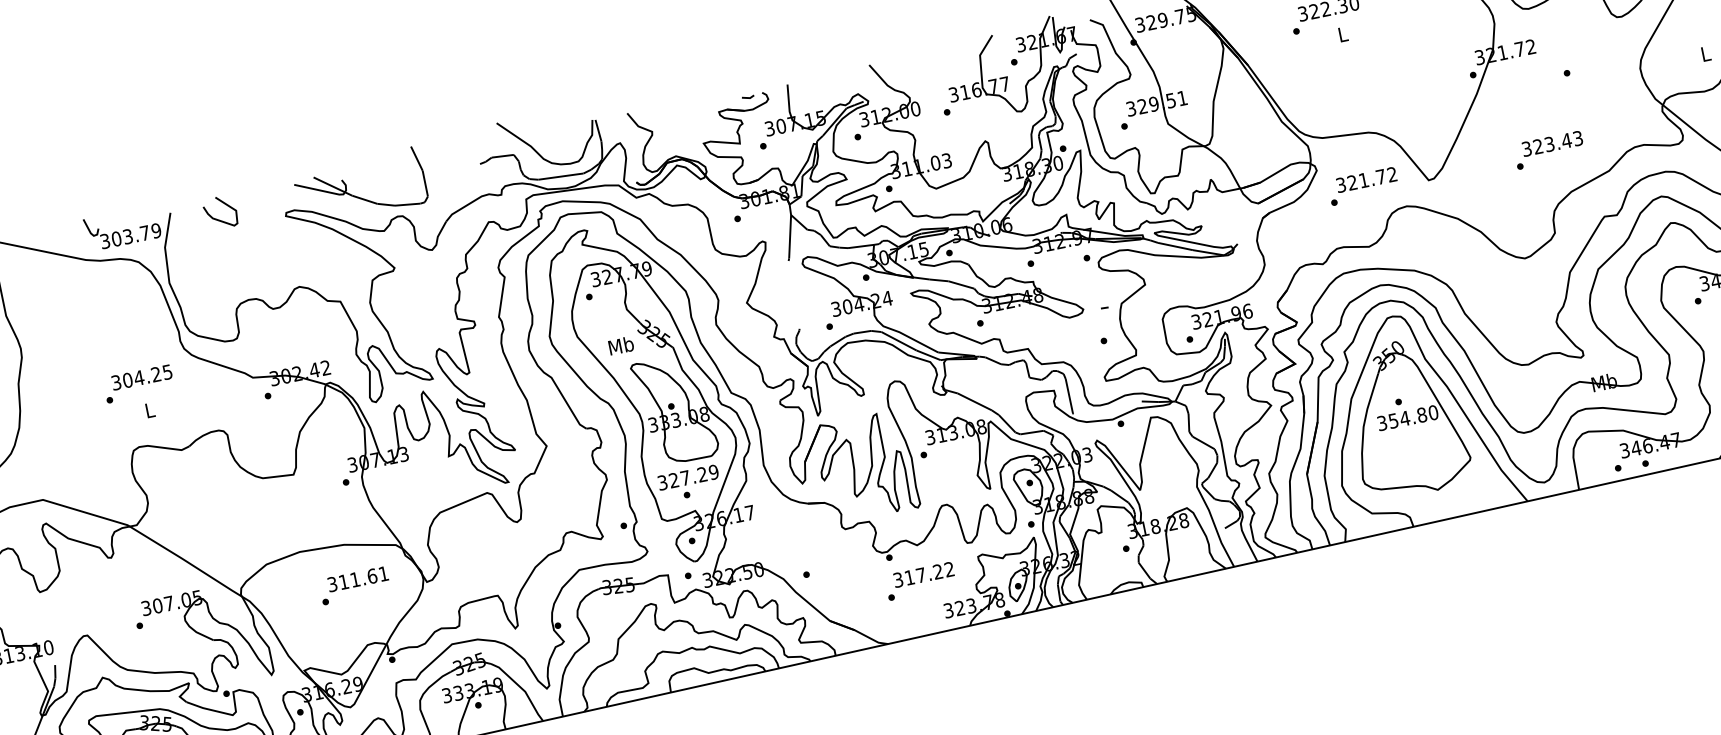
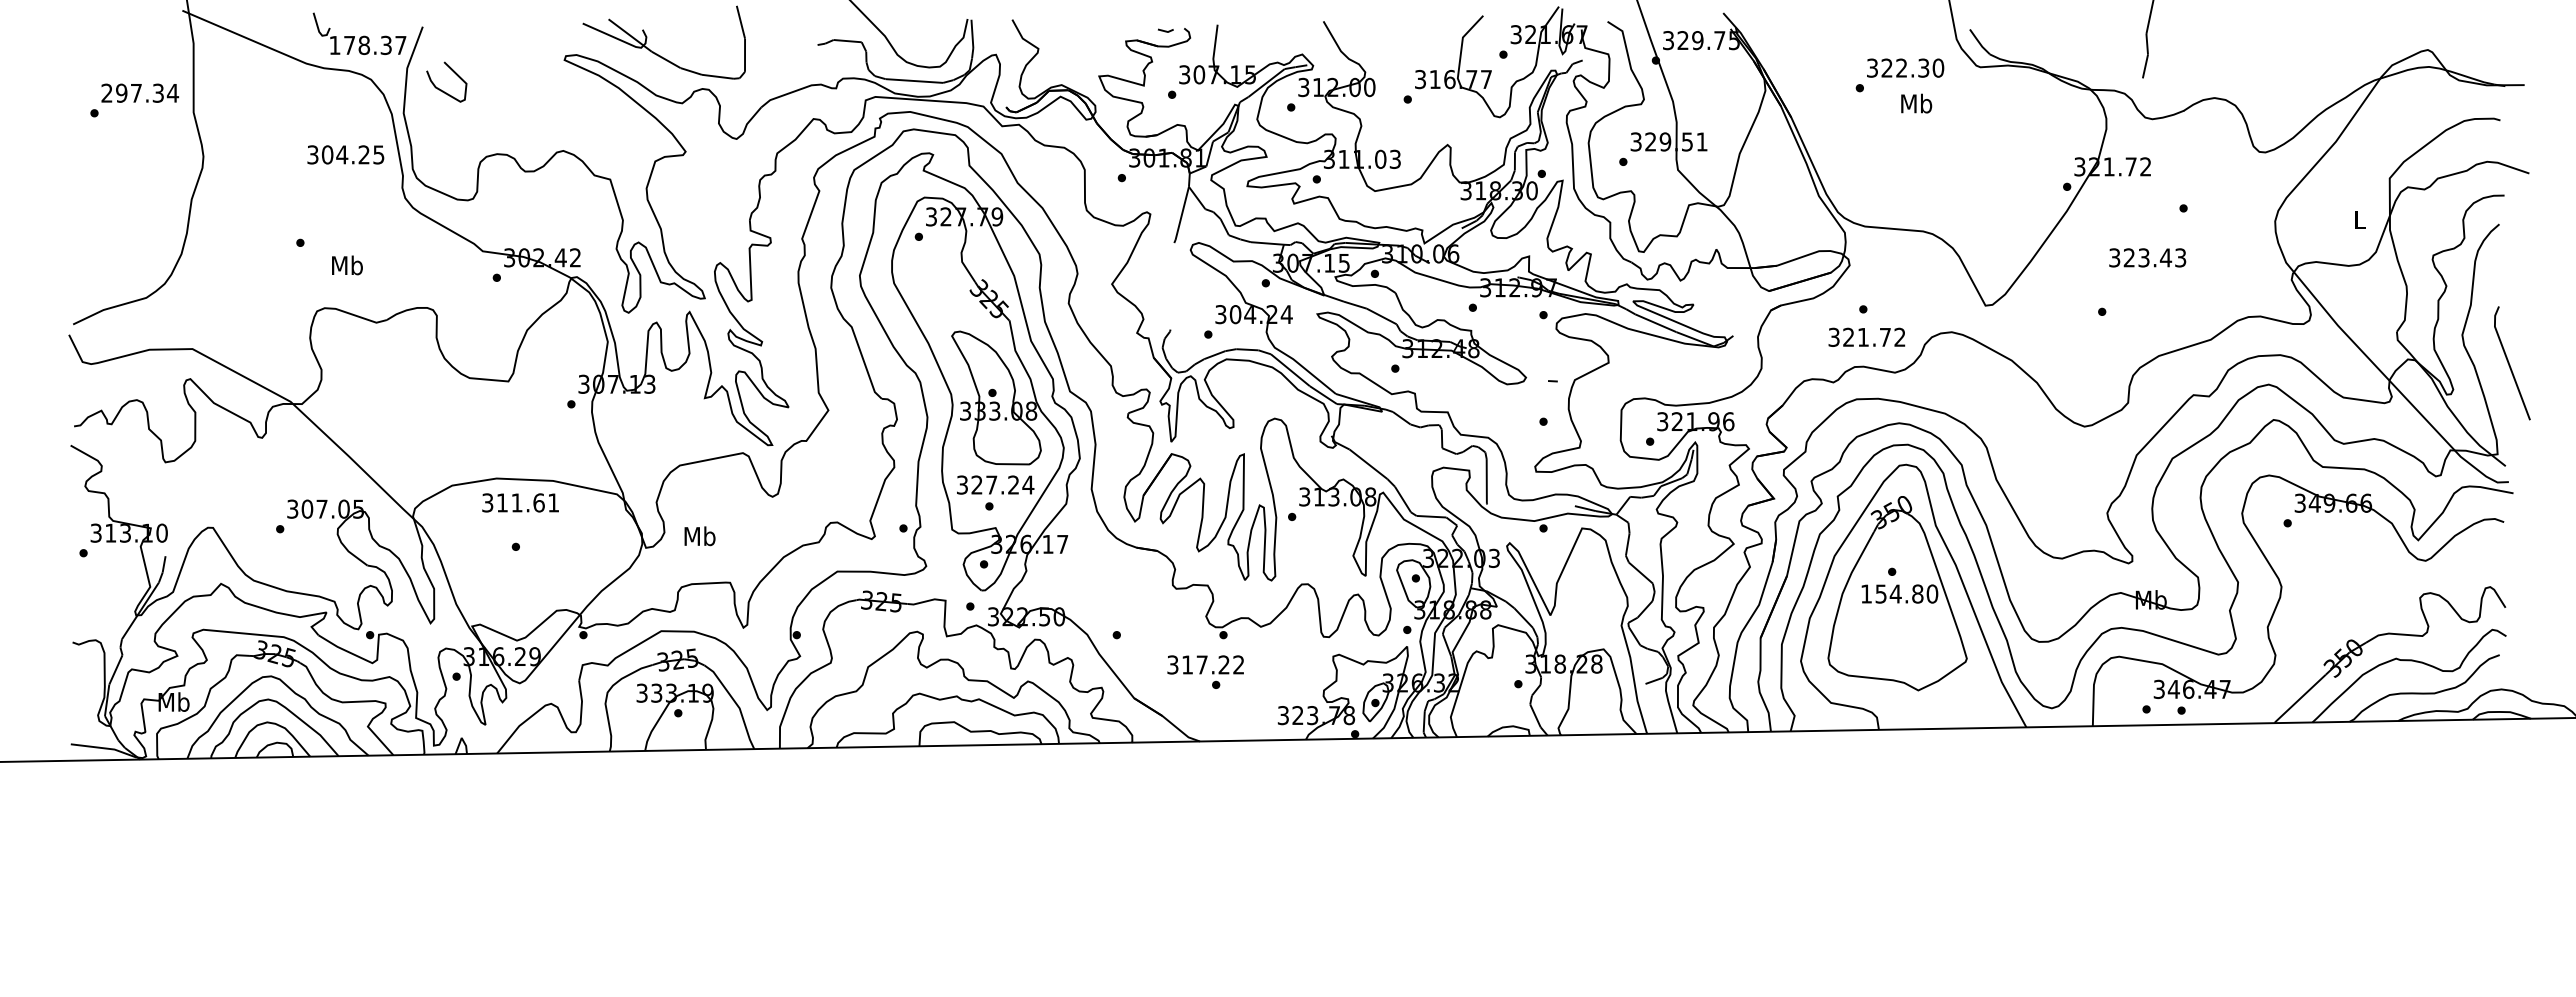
text: (1342, 34) -> (1916, 103), L -> Mb
text: (1552, 143) -> (2147, 257), moved
text: (1366, 179) -> (1866, 336), moved
curve: (217, 219) -> (441, 89), moved
text: (130, 236) -> (367, 45), 303.79 -> 178.37
text: (620, 346) -> (699, 536), moved
text: (141, 377) -> (345, 154), moved
text: (150, 410) -> (347, 265), L -> Mb
text: (1382, 422) -> (1866, 593), 354.80 -> 154.80
text: (713, 471) -> (1028, 484), 327.29 -> 327.24
text: (923, 574) -> (1205, 664), moved
text: (357, 578) -> (520, 502), moved

